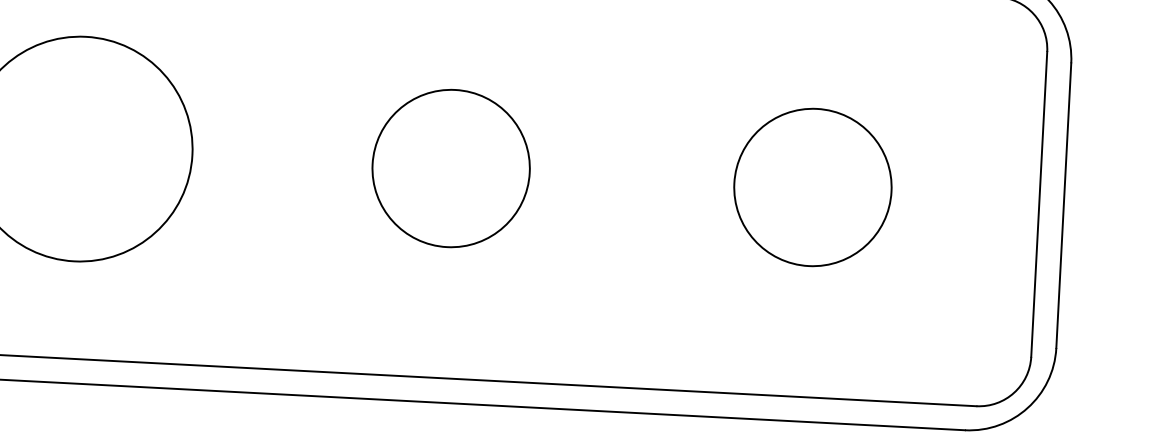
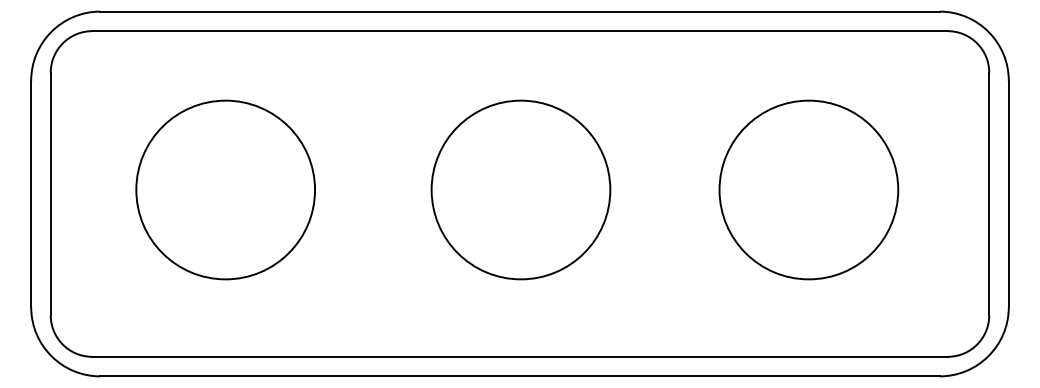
circle: (450, 167) -> (520, 189), size x1.43
circle: (812, 186) -> (808, 189), size x1.43

